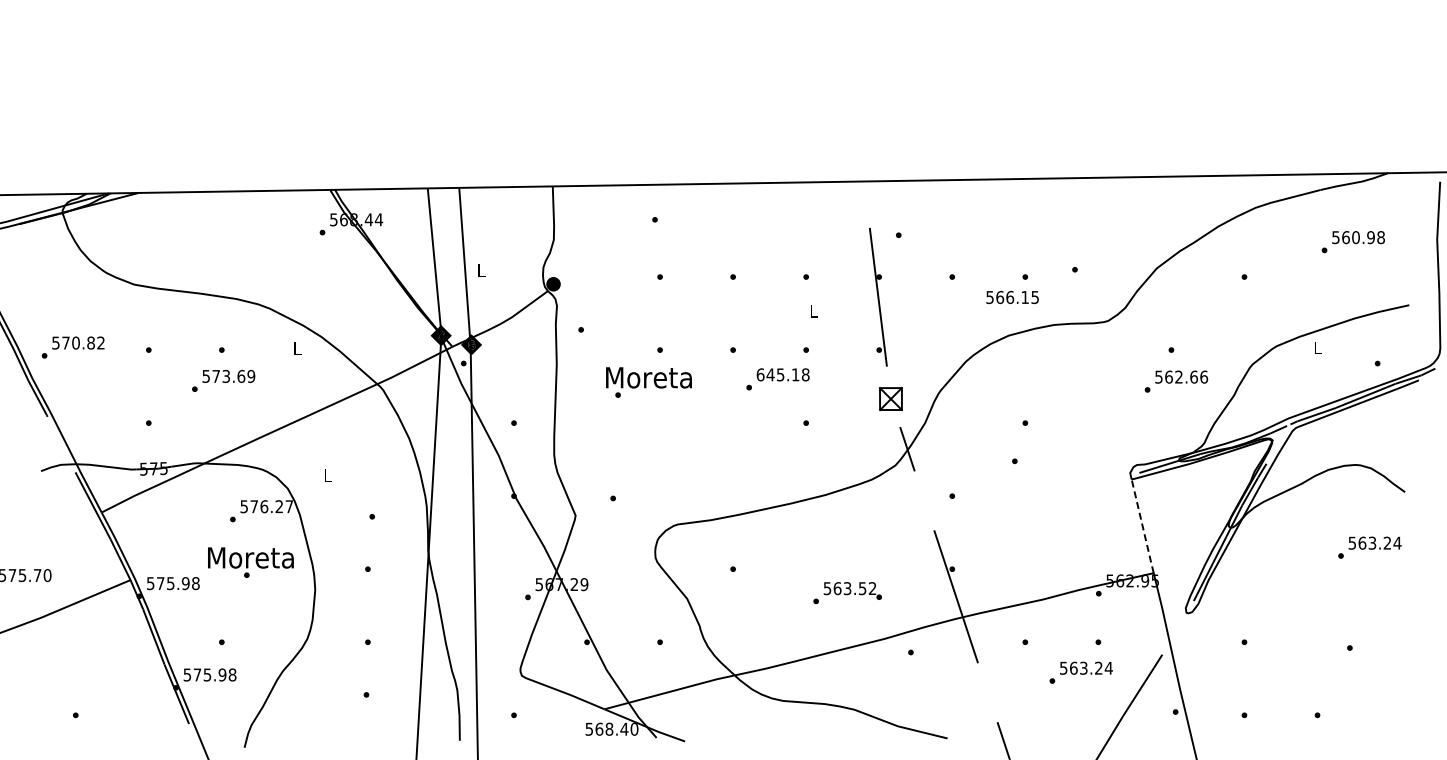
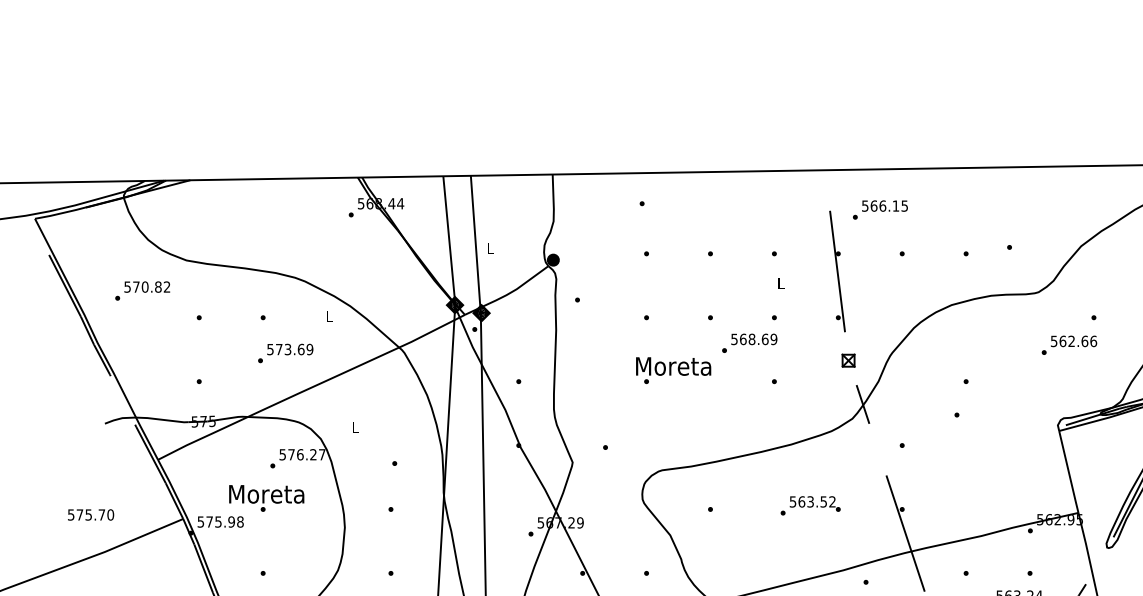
text: (1012, 297) -> (884, 206), moved
text: (72, 347) -> (142, 290), moved
text: (782, 374) -> (753, 339), 645.18 -> 568.69
text: (223, 380) -> (285, 353), moved
text: (1176, 381) -> (1069, 345), moved
text: (648, 382) -> (673, 370), moved
part: (890, 399) -> (848, 360), size x0.62
line: (1142, 527) -> (1068, 472), dashed -> solid
text: (250, 562) -> (266, 498), moved
text: (847, 593) -> (810, 506), moved

